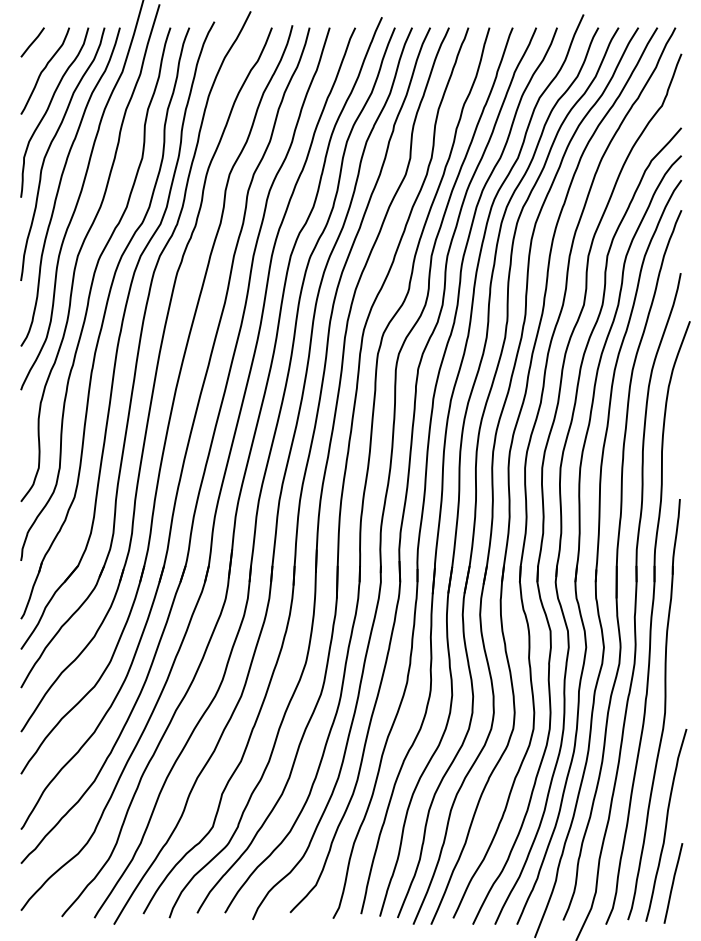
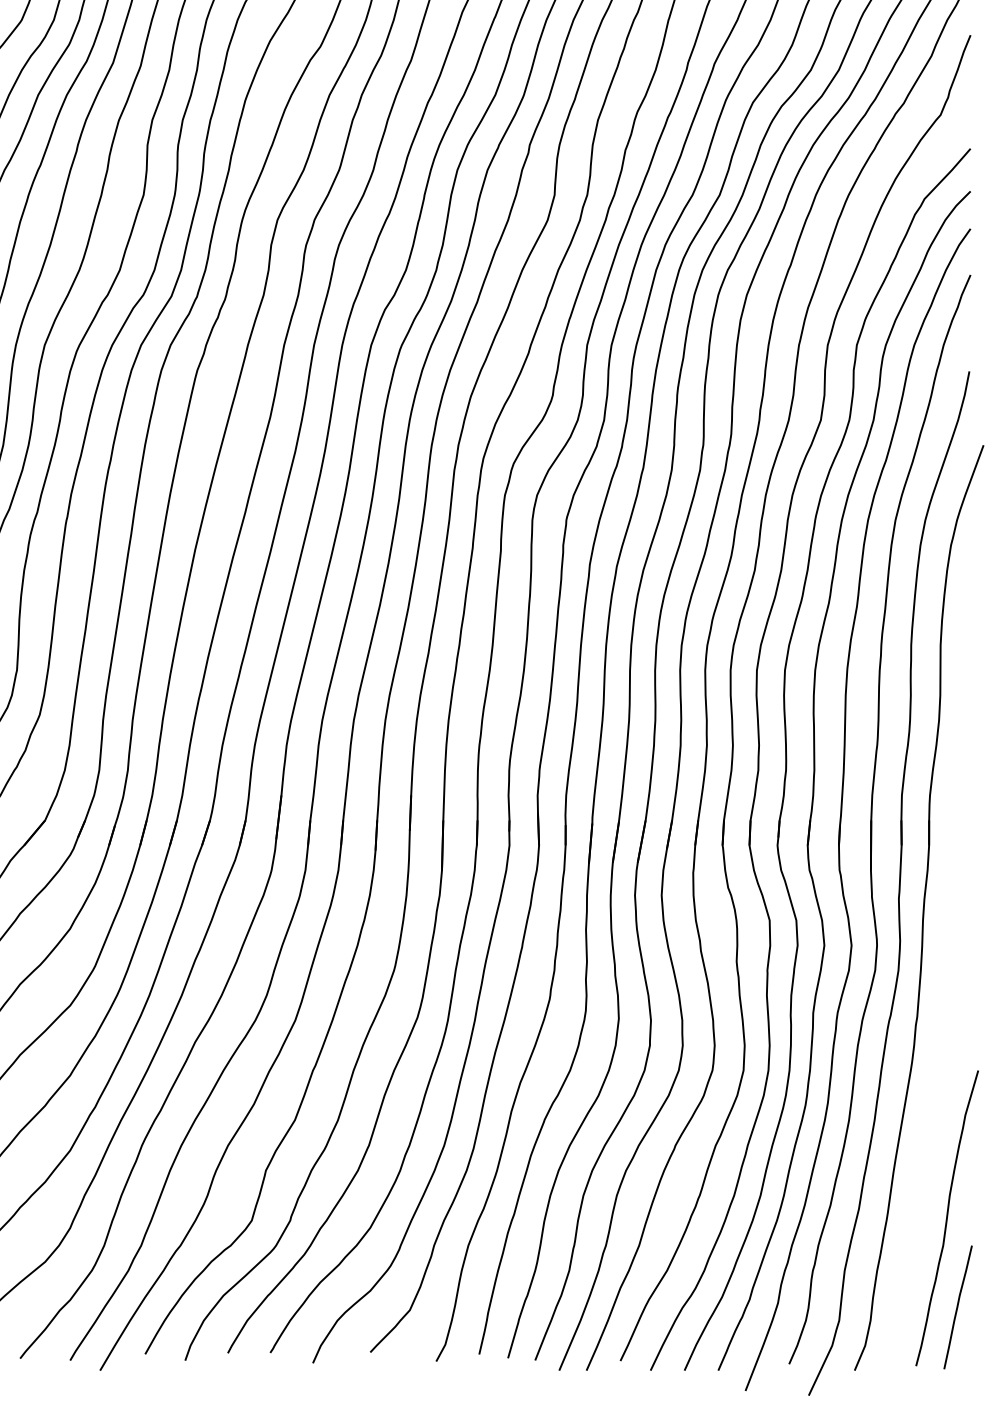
part: (664, 709) -> (944, 1040), removed

